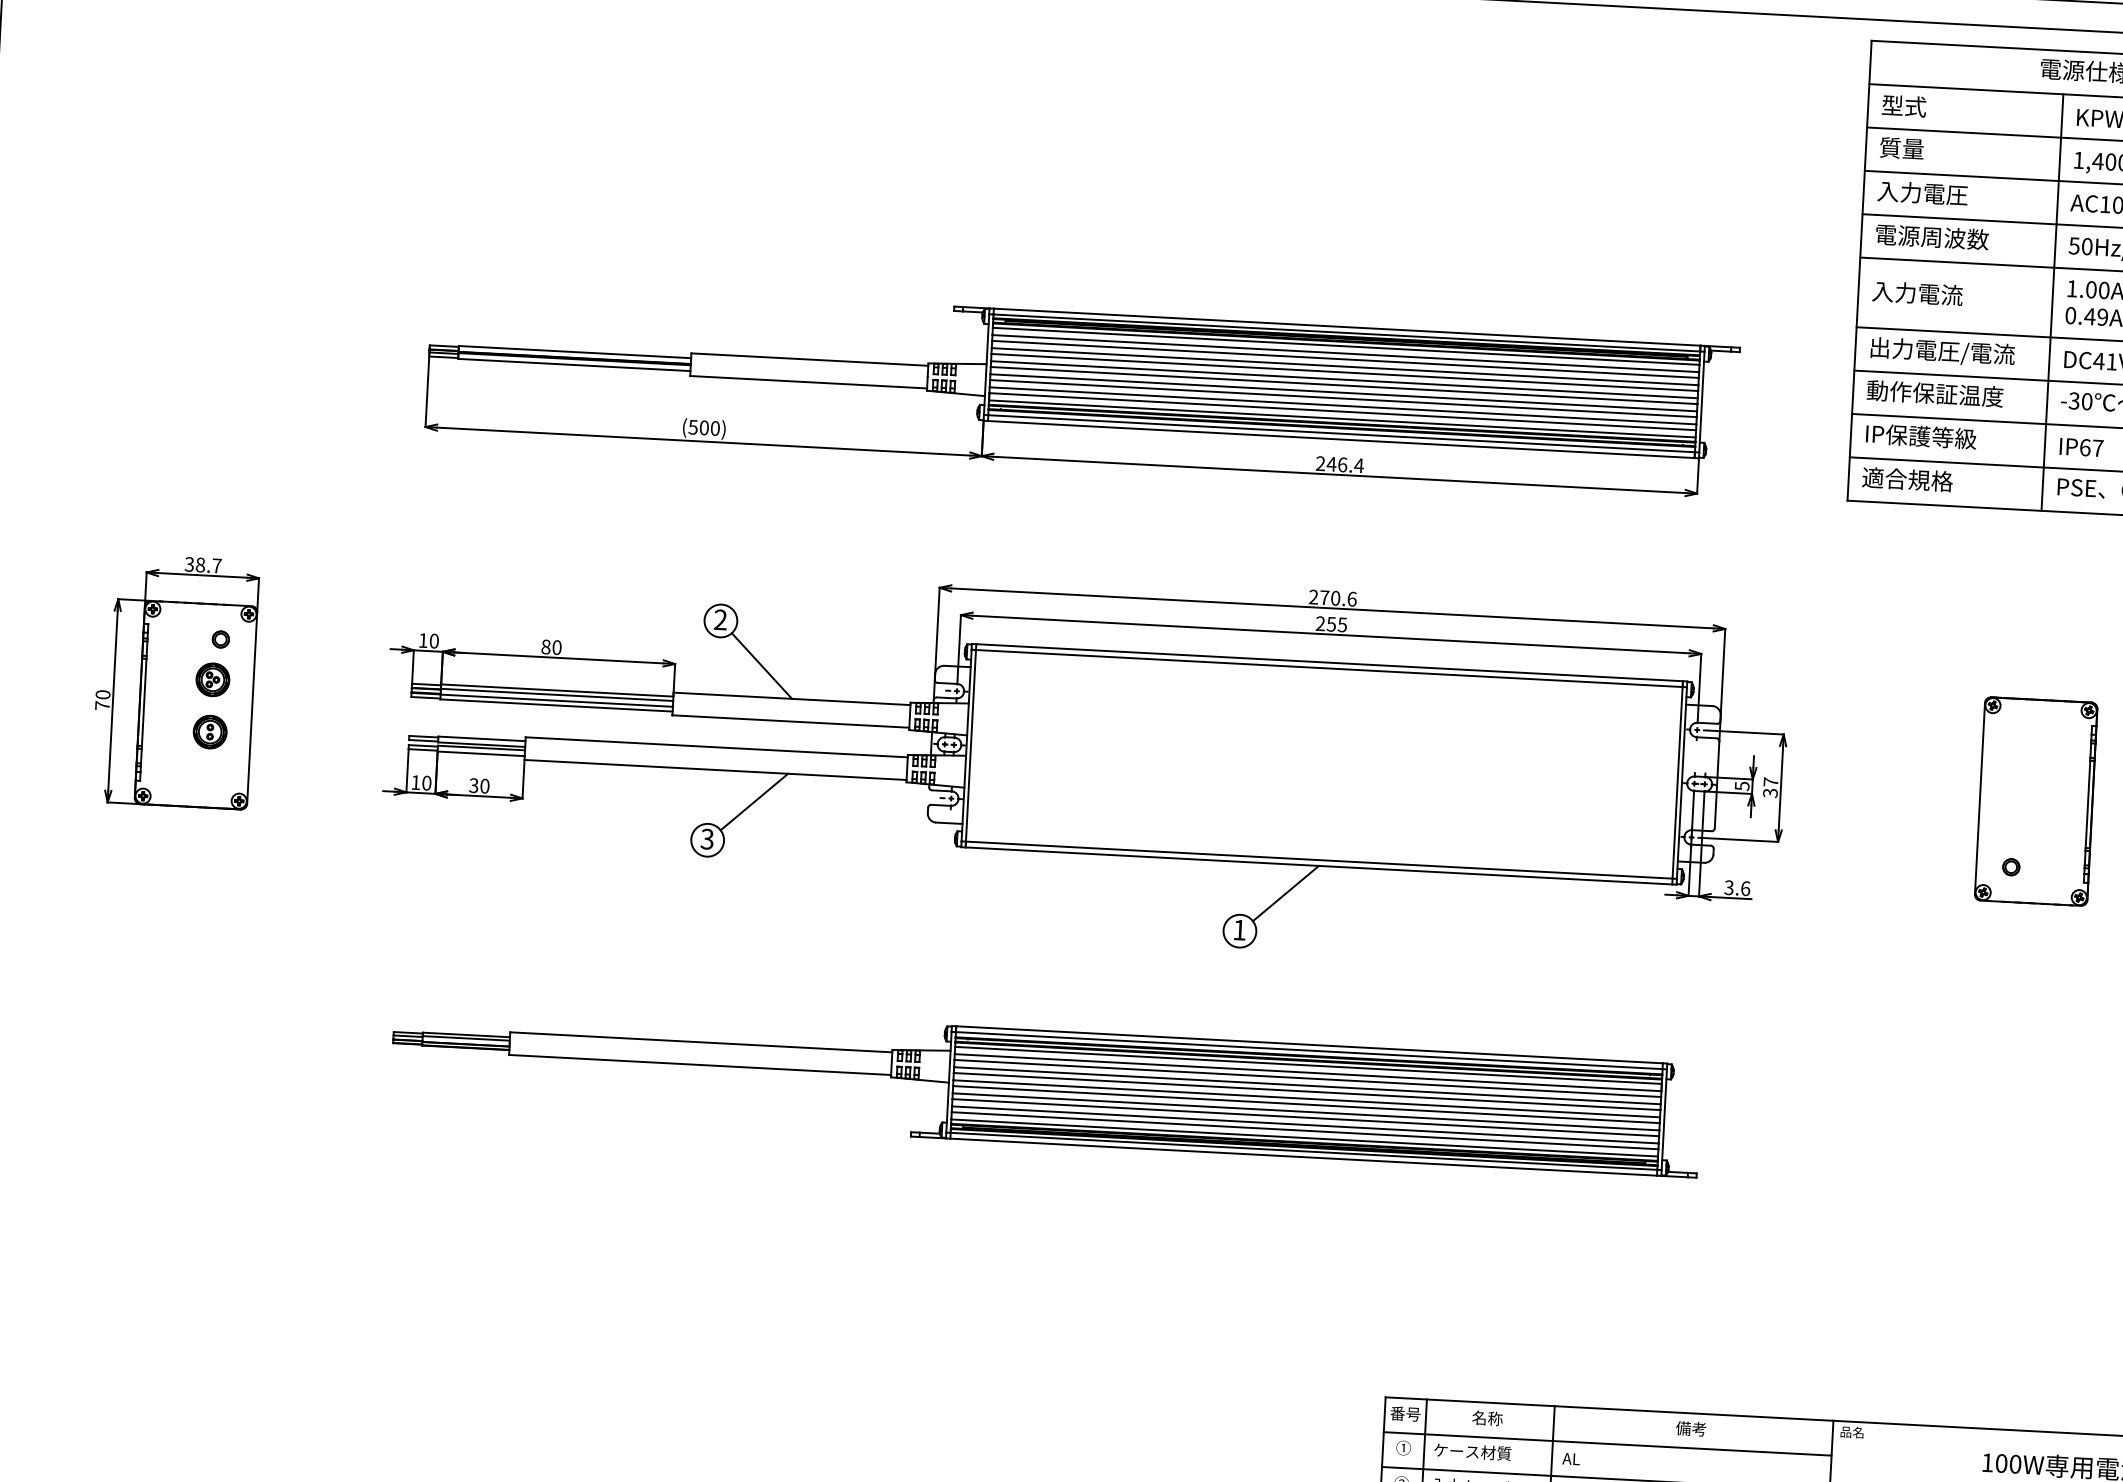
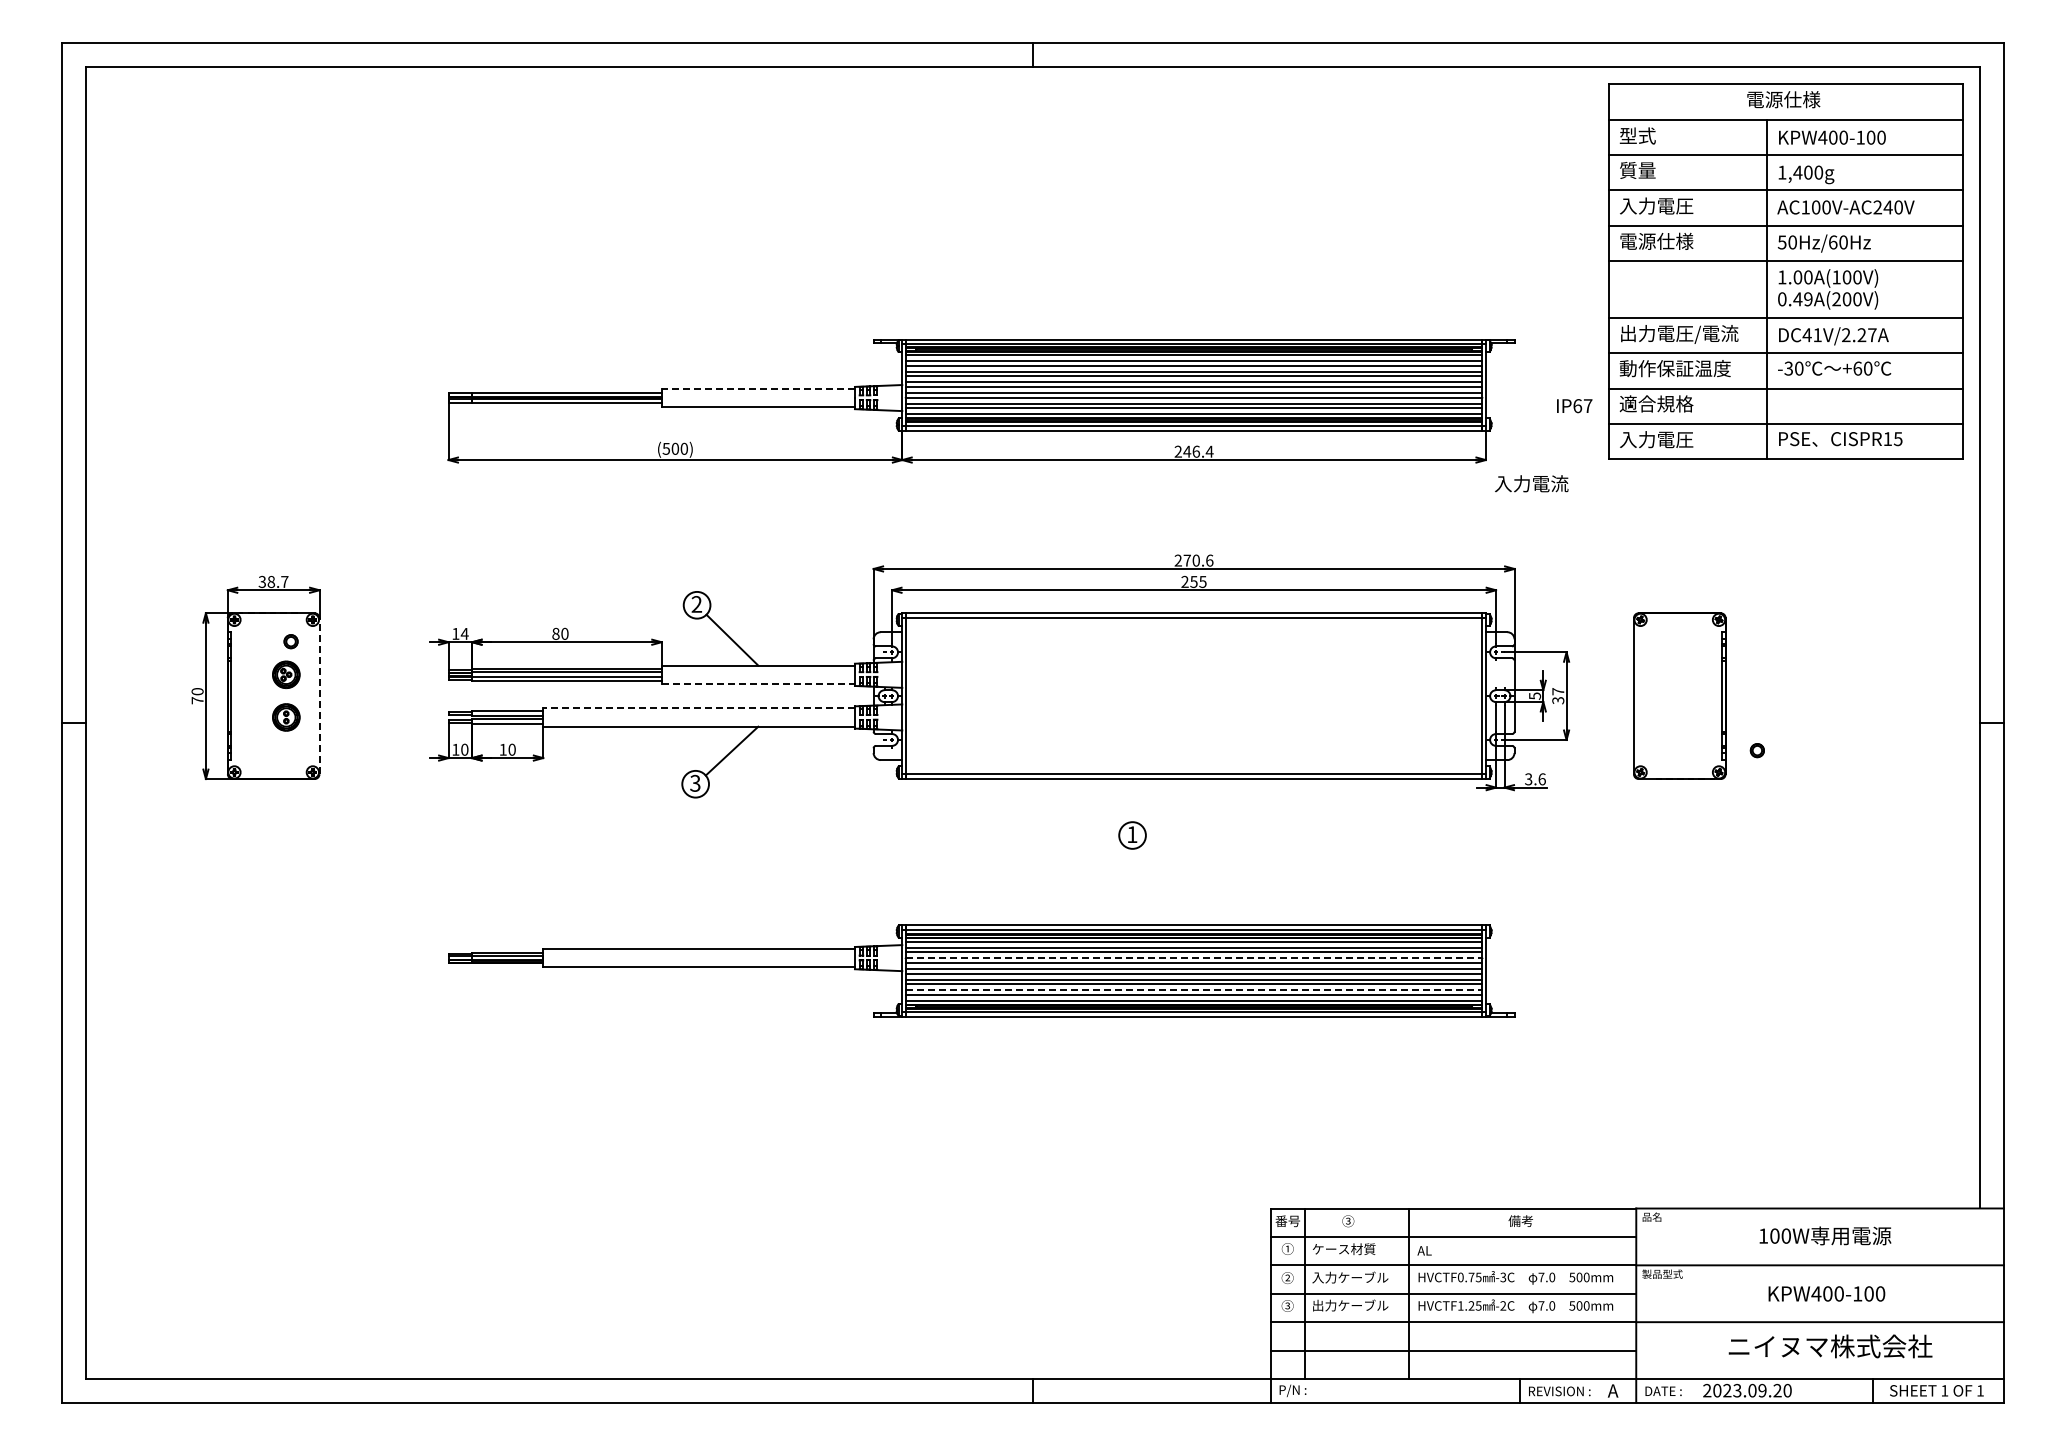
text: (1954, 237) -> (1684, 240), 電源周波数 -> 電源仕様
text: (1917, 293) -> (1531, 483), moved
line: (810, 359) -> (758, 388), solid -> dashed
text: (1919, 435) -> (1664, 403), IP保護等級 -> 適合規格
text: (2081, 447) -> (1574, 406), moved
text: (1907, 479) -> (1656, 439), 適合規格 -> 入力電圧
text: (433, 640) -> (464, 633), 10 -> 14
line: (252, 707) -> (319, 695), solid -> dashed
line: (791, 722) -> (758, 684), solid -> dashed
line: (717, 747) -> (699, 708), solid -> dashed
text: (473, 785) -> (502, 749), 30 -> 10
part: (2035, 800) -> (1679, 695), moved
line: (1286, 893) -> (1168, 802), removed
line: (1307, 1085) -> (1194, 958), solid -> dashed
line: (1305, 1125) -> (1194, 990), solid -> dashed
text: (1487, 1418) -> (1354, 1221), 名称 -> ③

